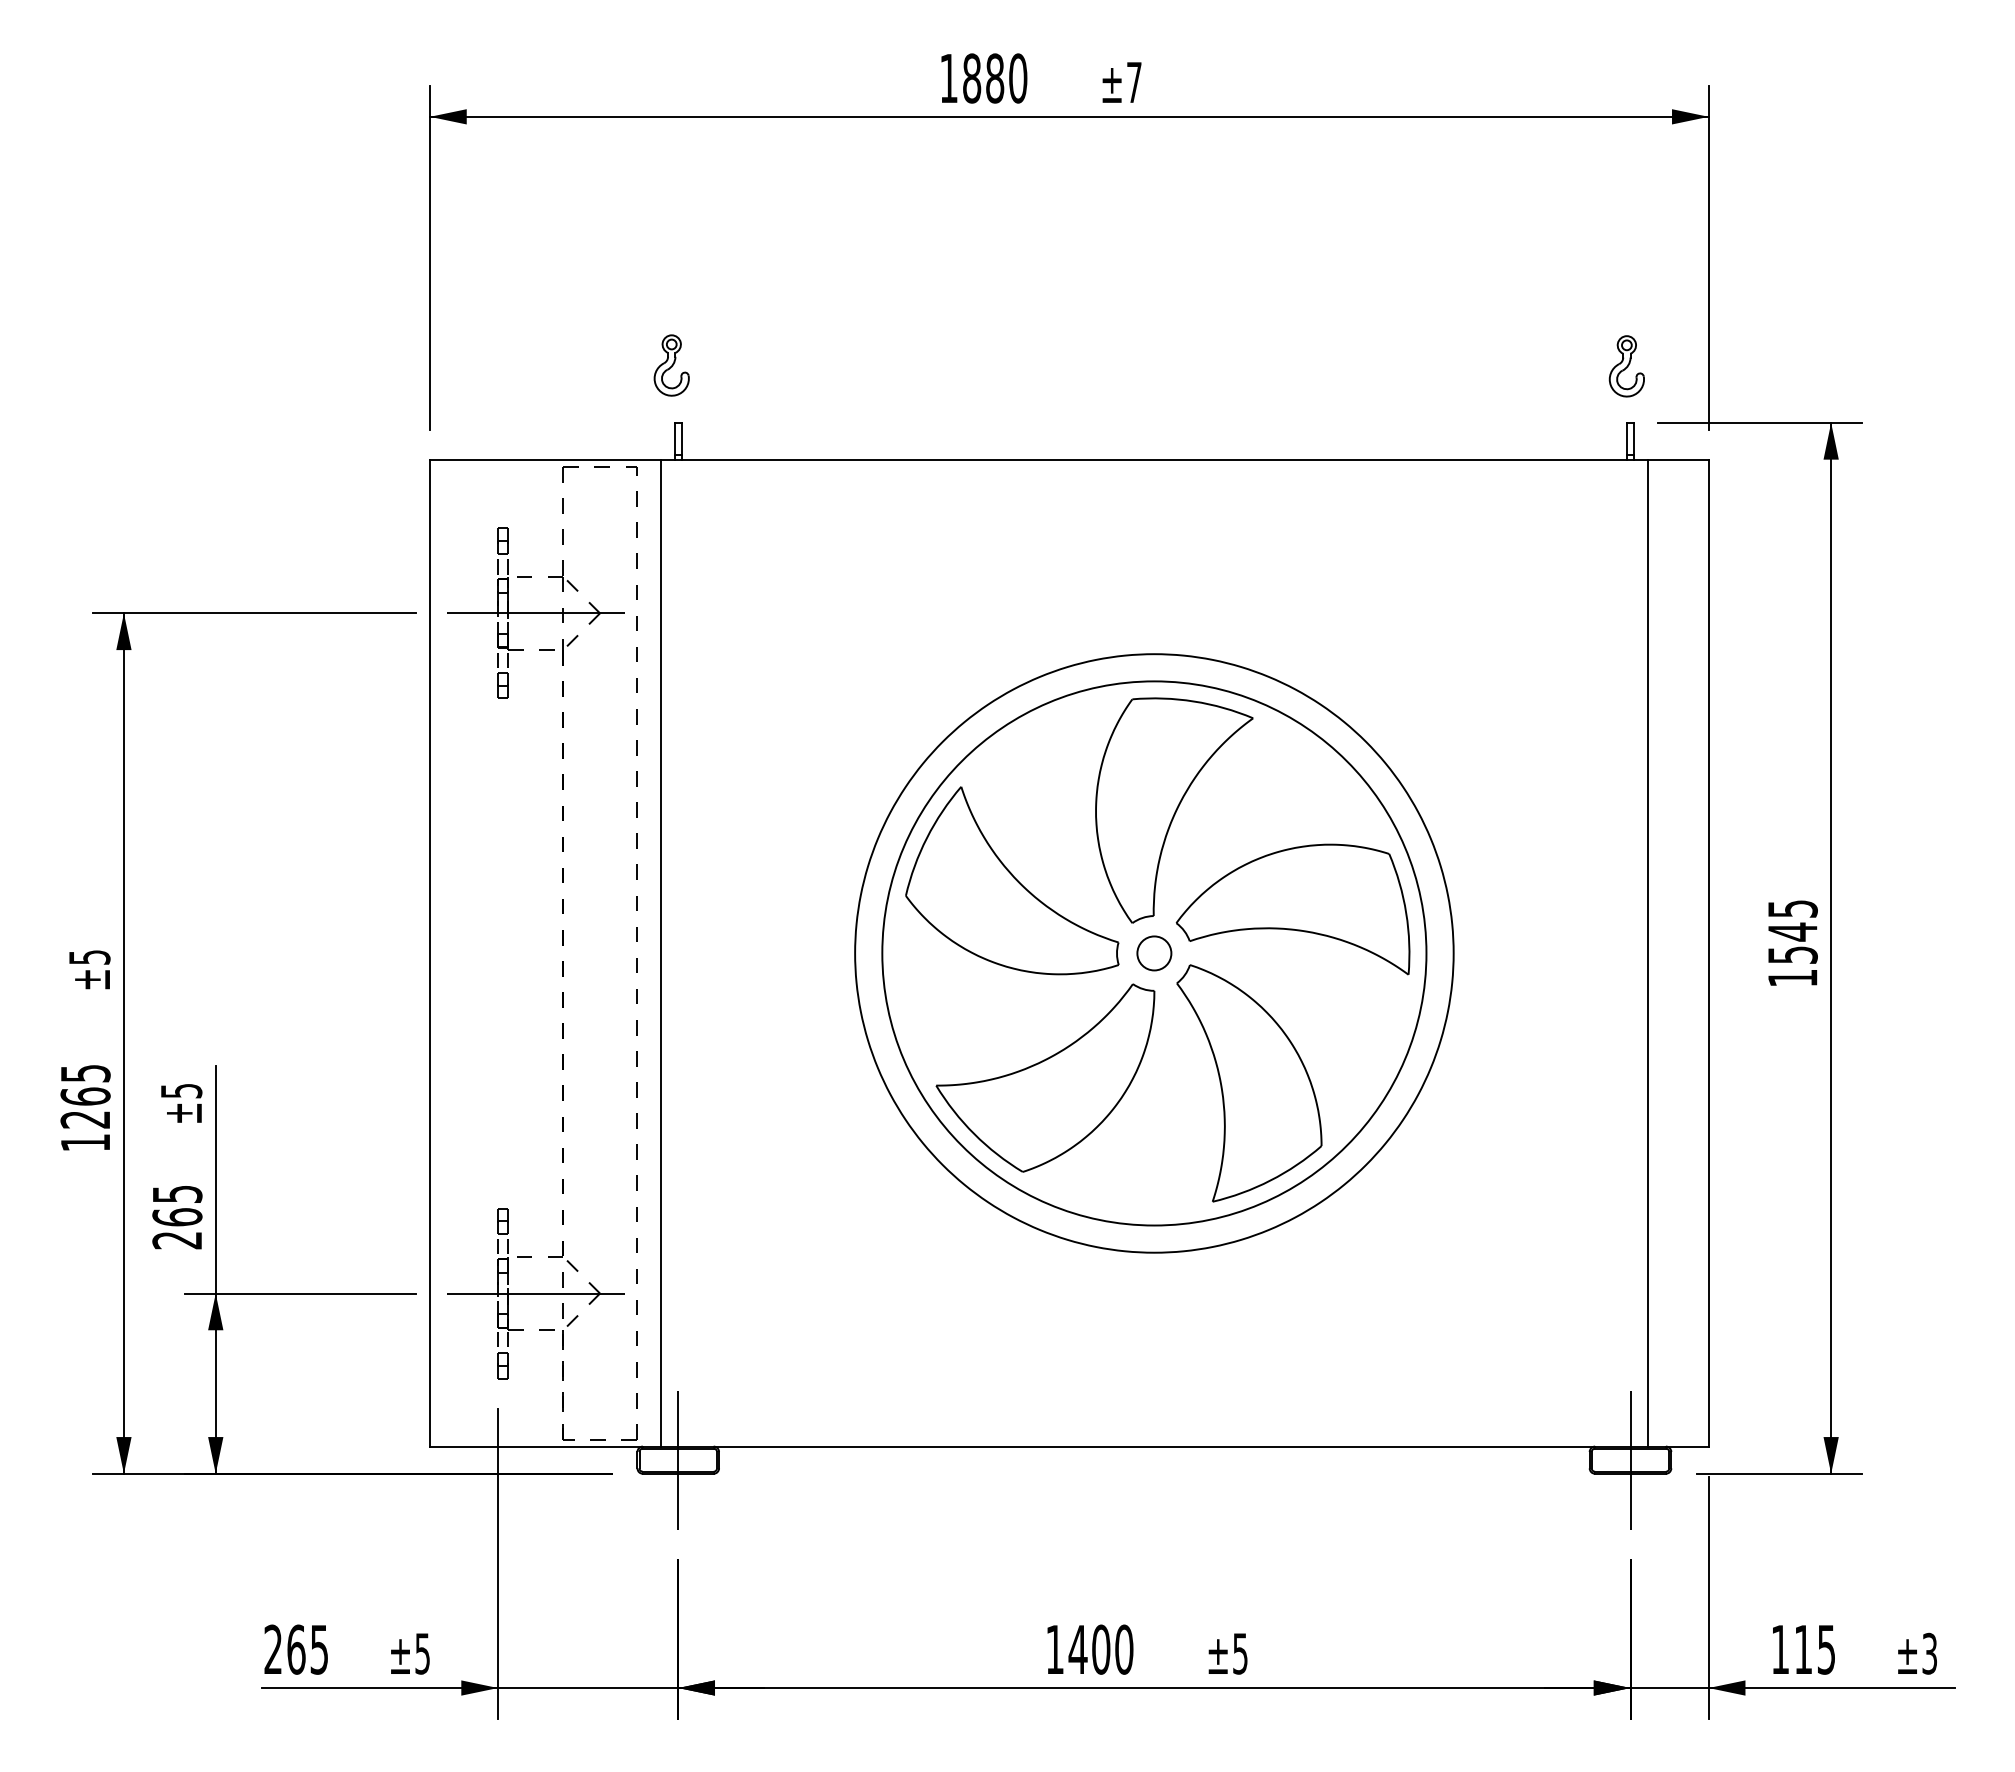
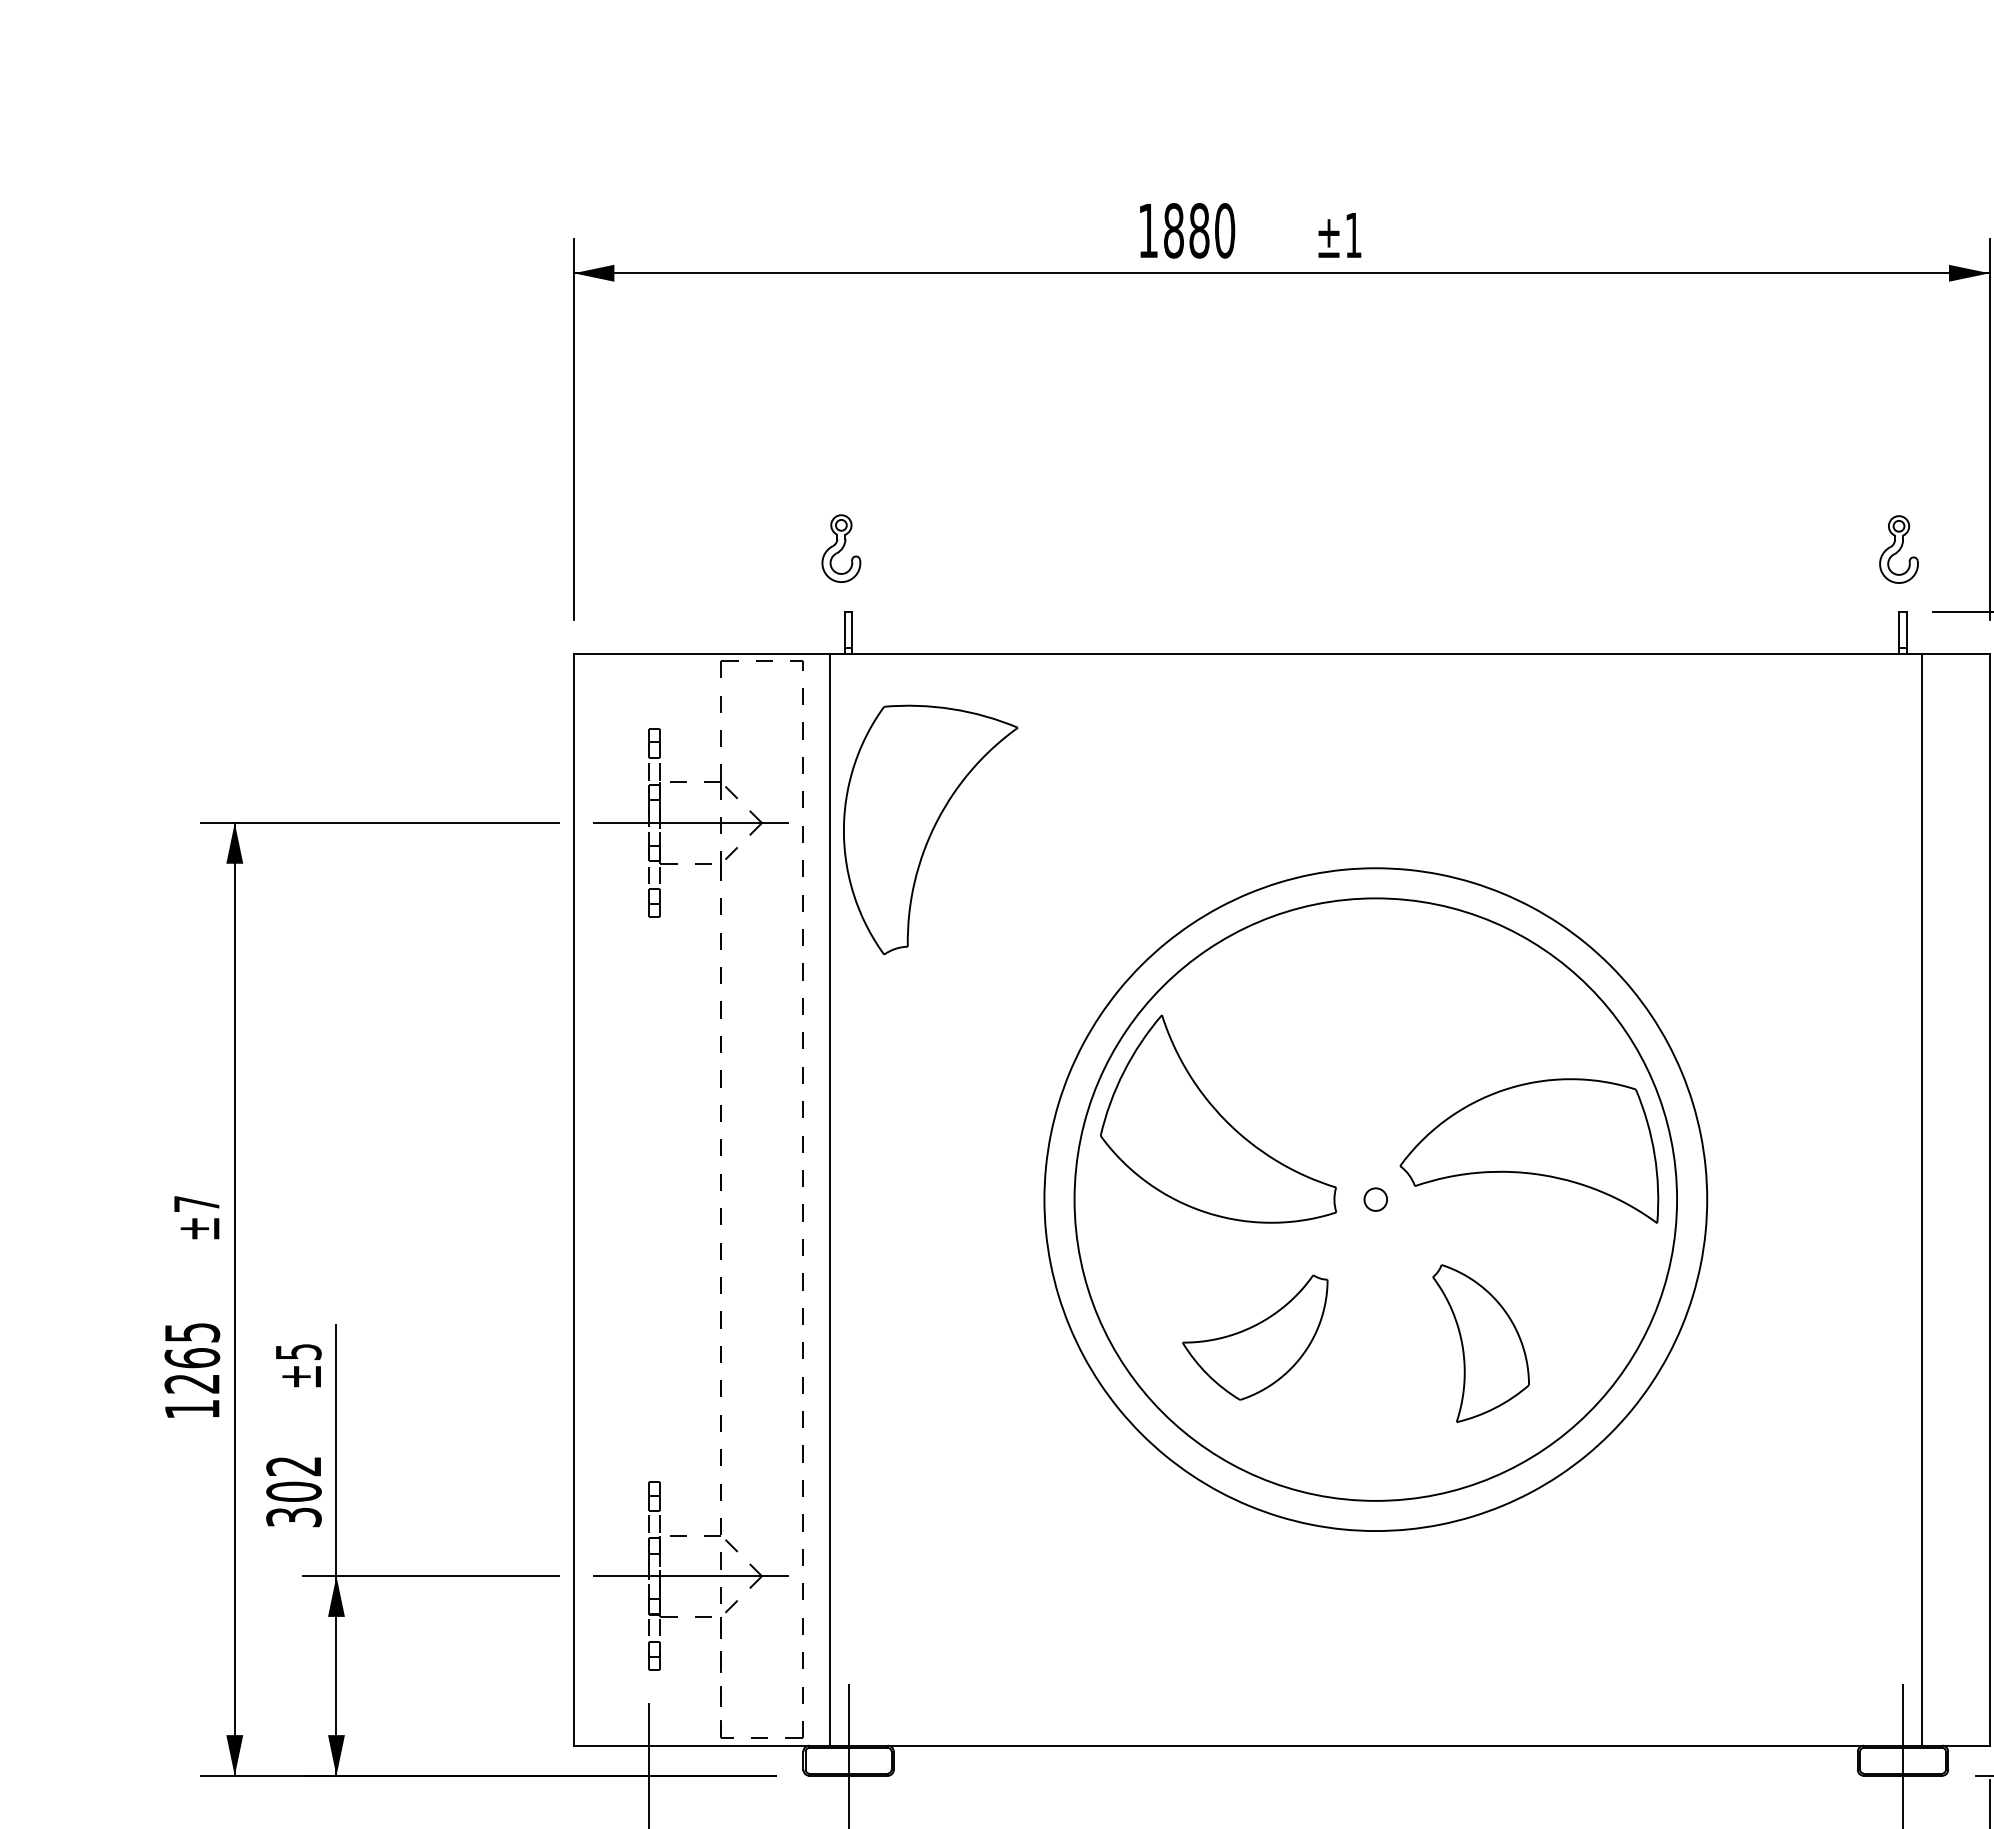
text: (1134, 82) -> (1353, 235), ±7 -> ±1
part: (1174, 810) -> (930, 829), moved
circle: (1154, 953) -> (1375, 1199), size x0.6
text: (89, 957) -> (196, 1204), ±5 -> ±7
part: (1045, 1077) -> (1255, 1337), size x0.6
part: (1249, 1083) -> (1481, 1343), size x0.6
text: (177, 1217) -> (294, 1492), 265 -> 302

